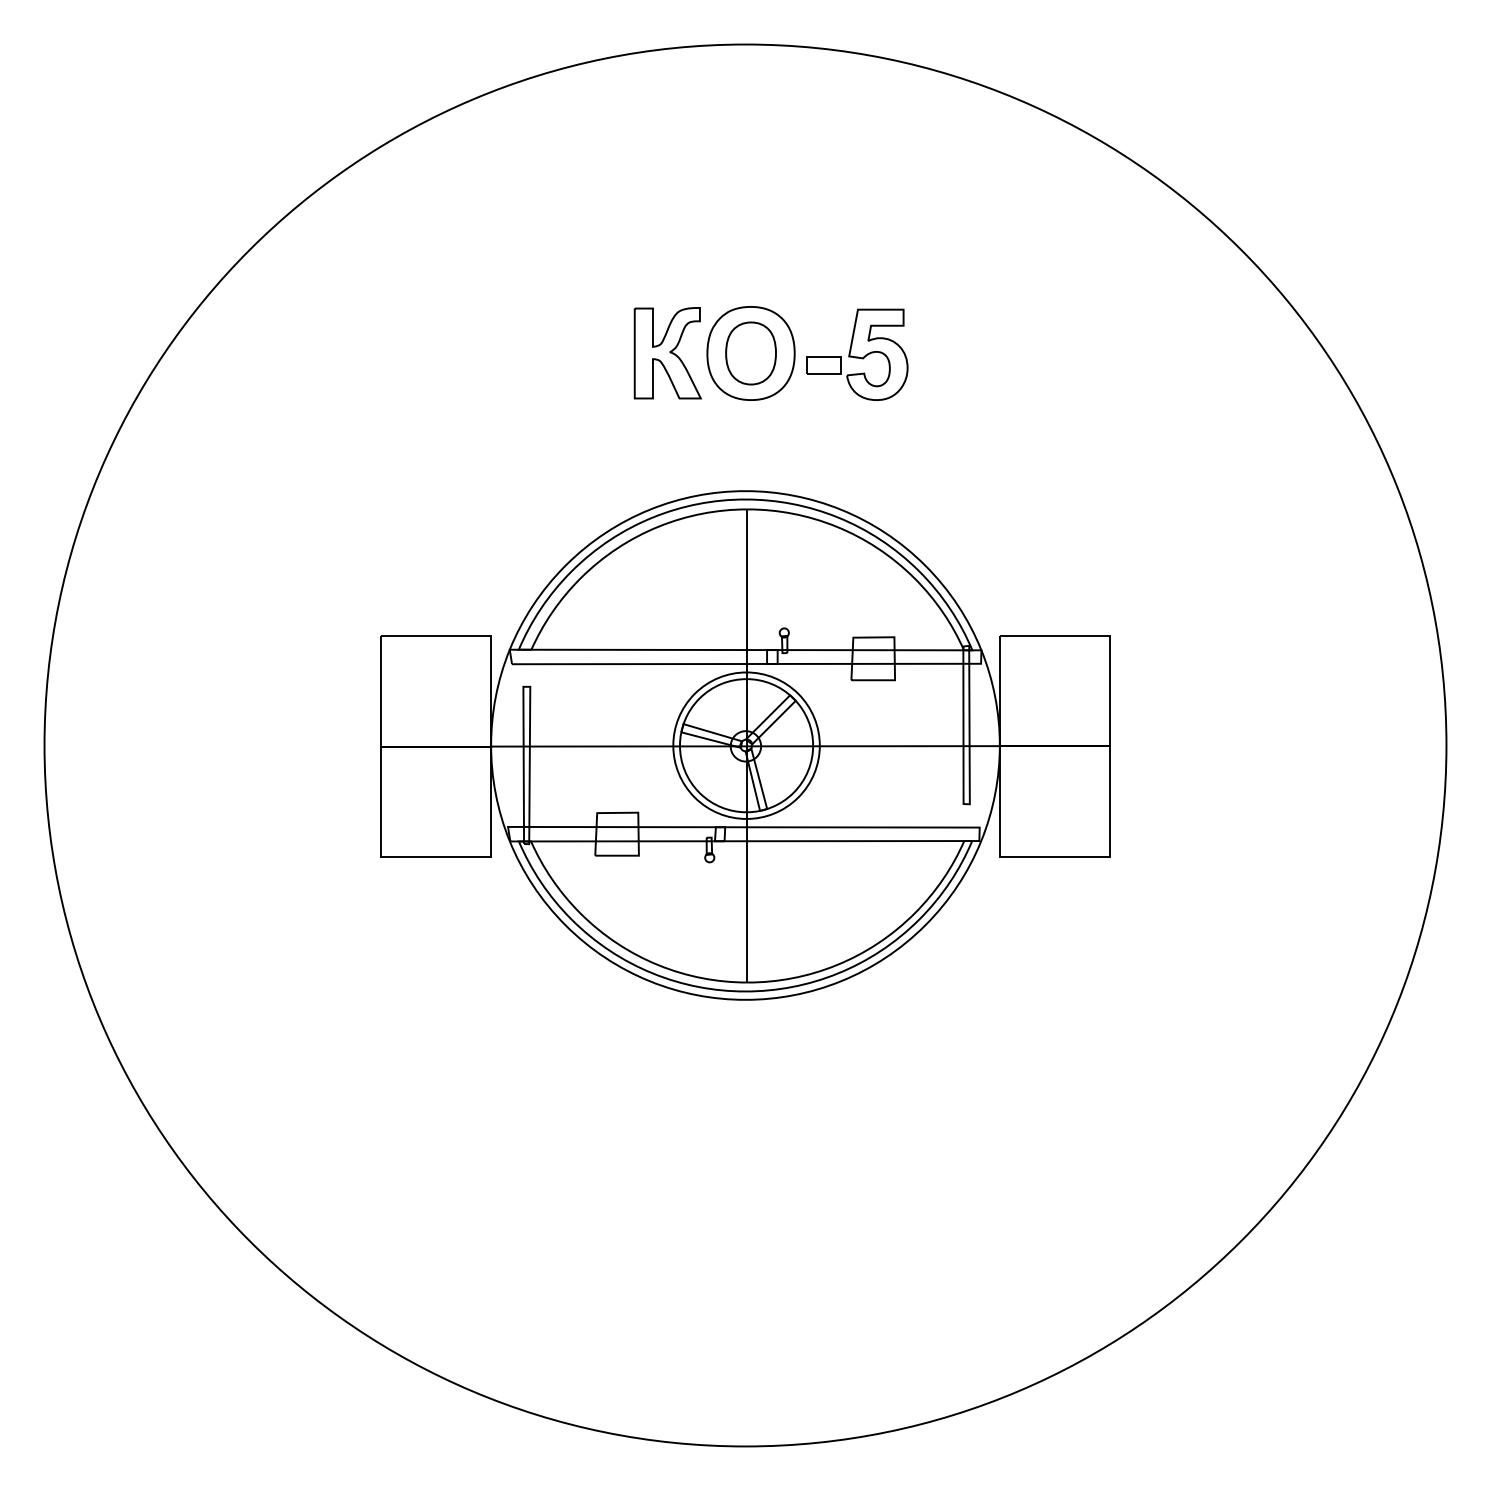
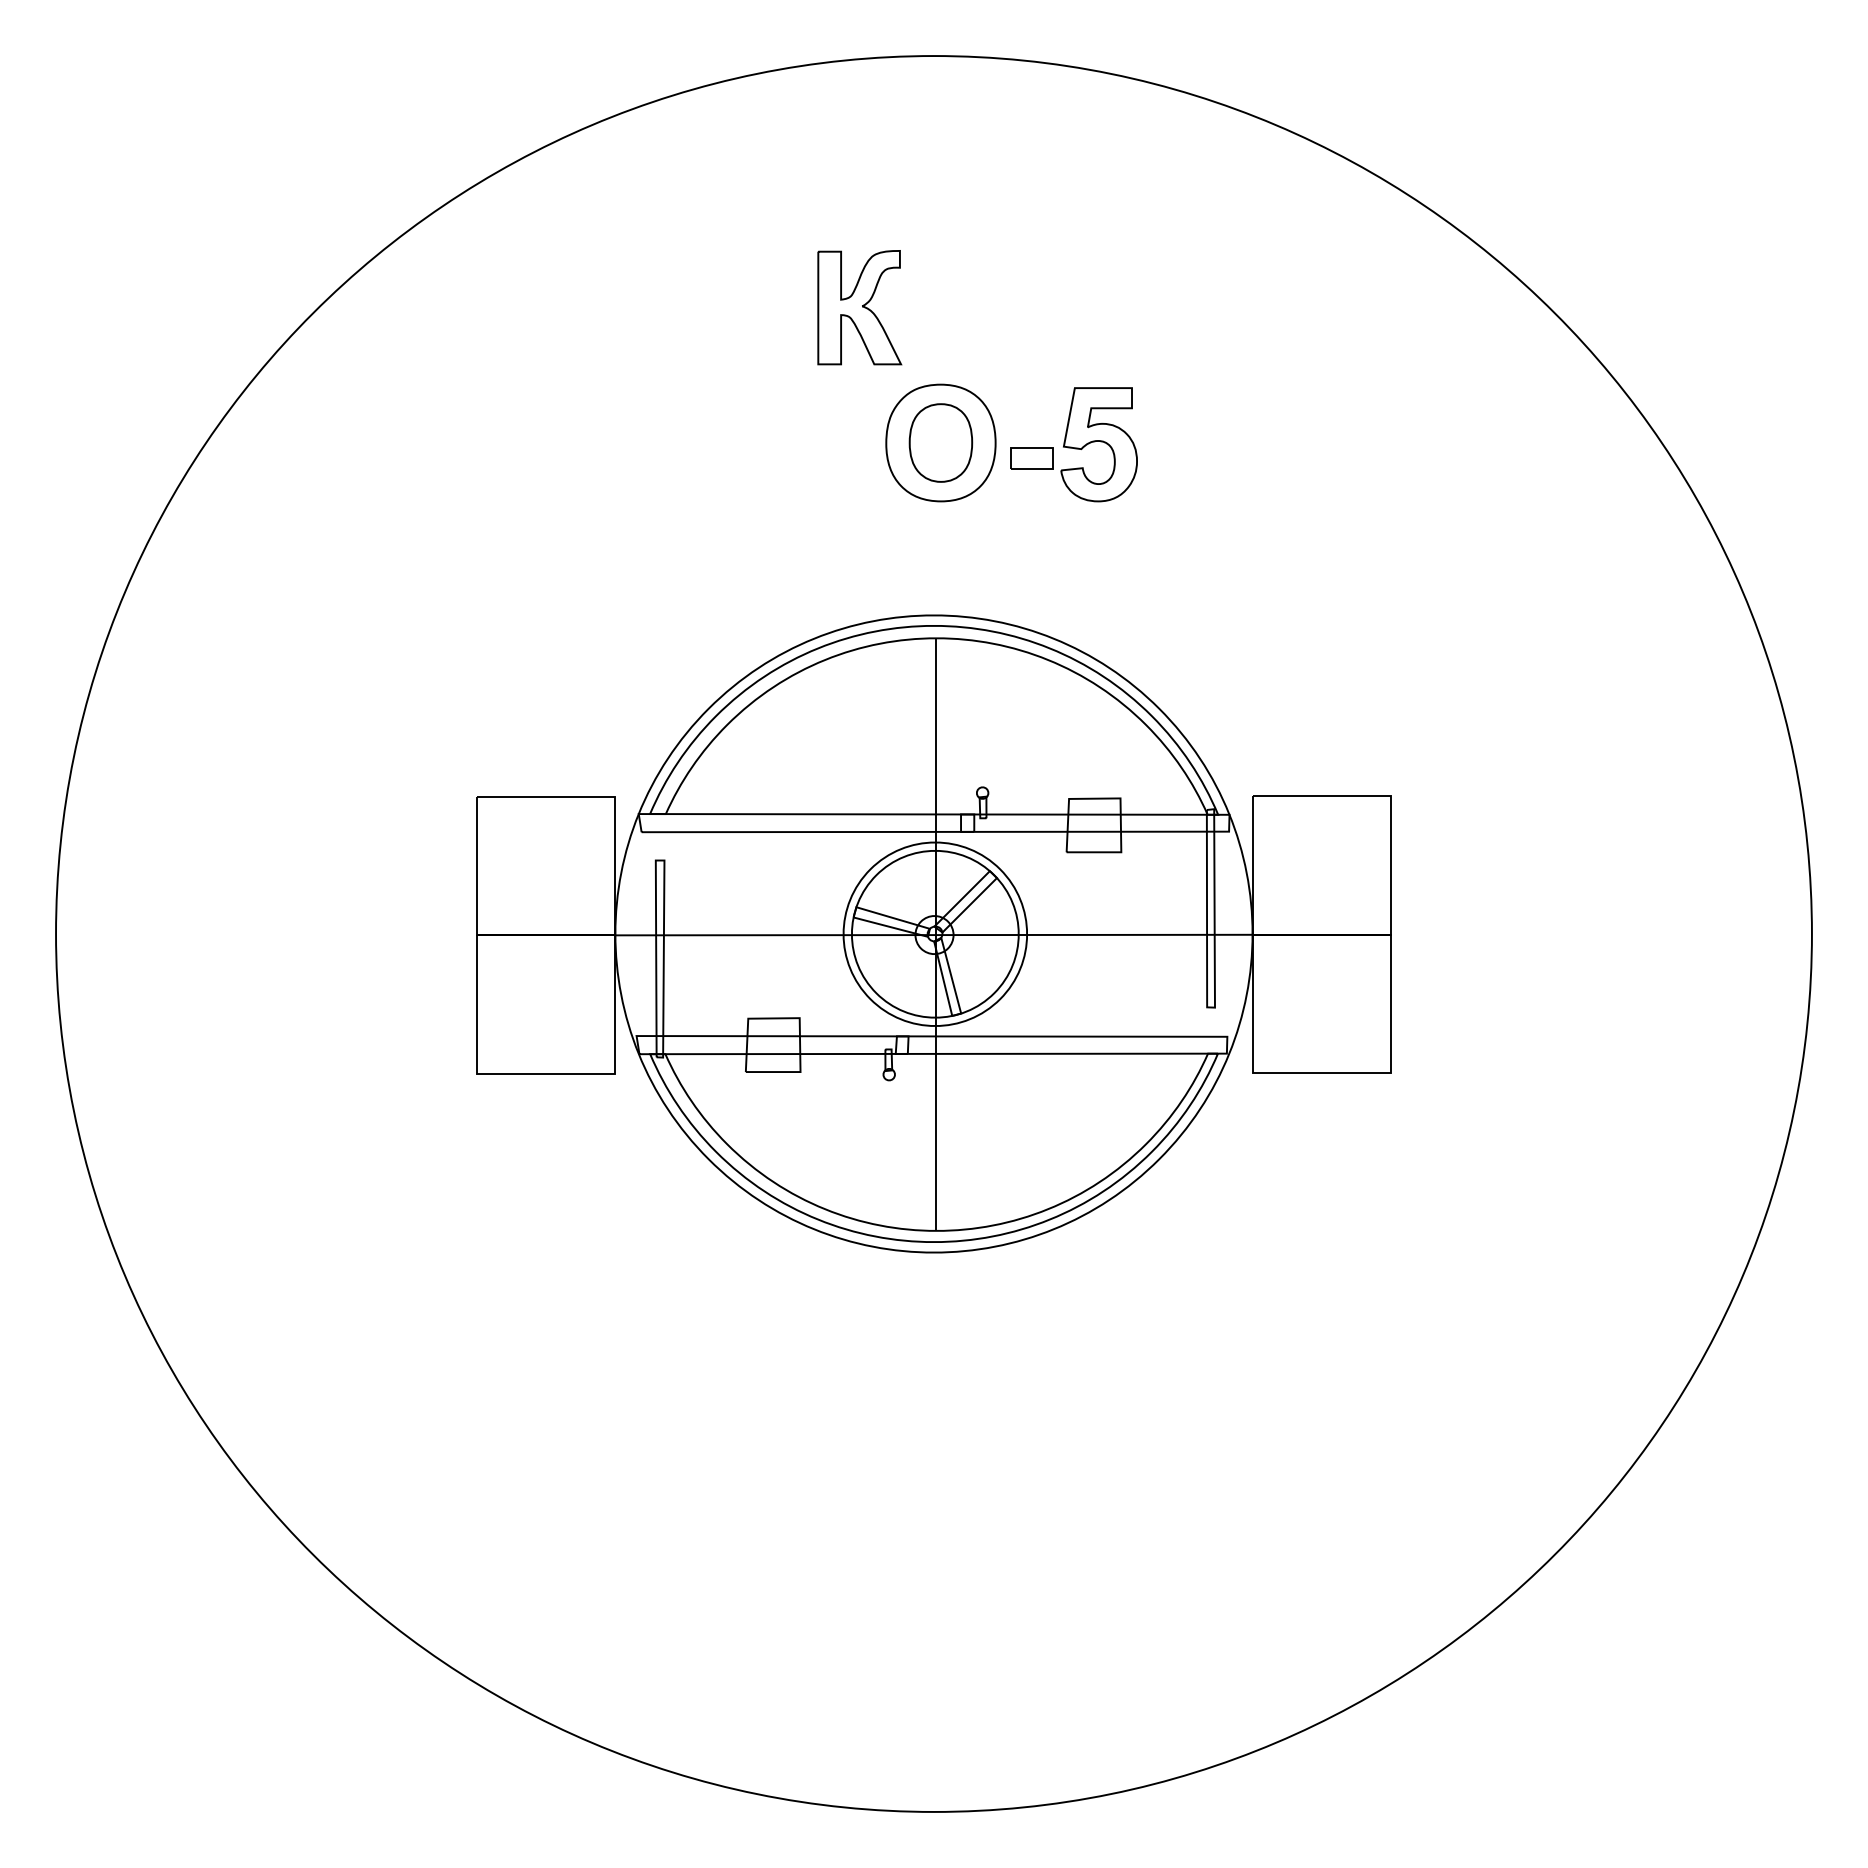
part: (667, 353) -> (859, 307), moved

